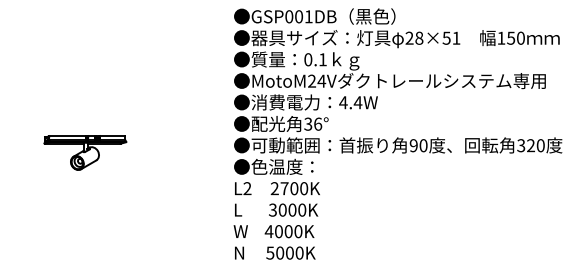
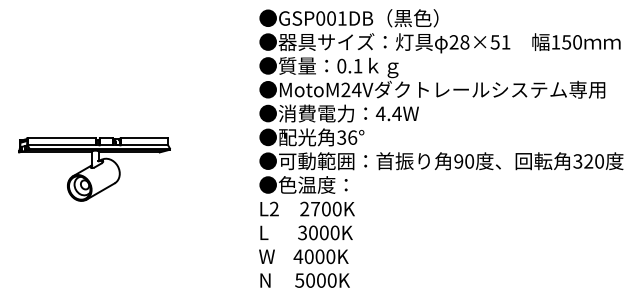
part: (85, 152) -> (94, 169), size x1.67

